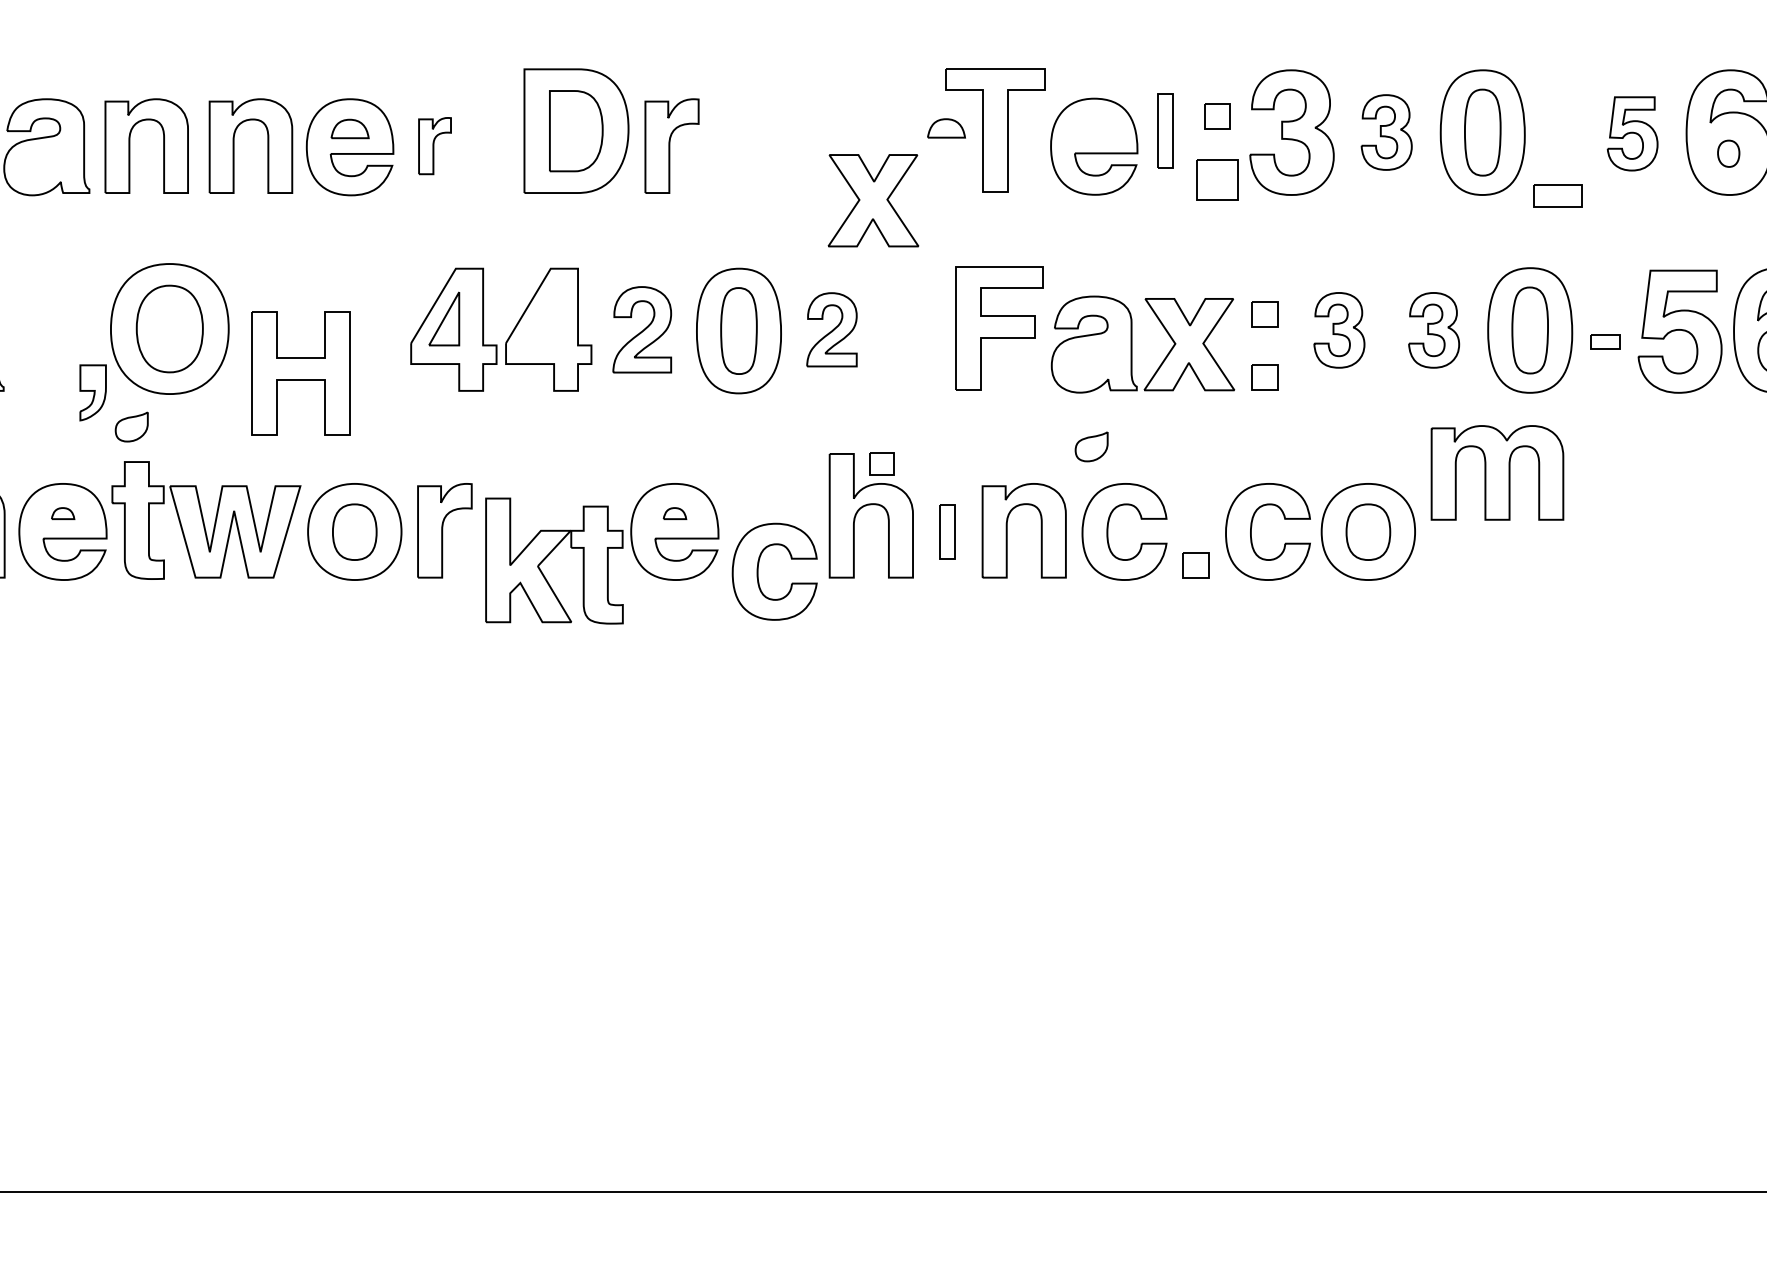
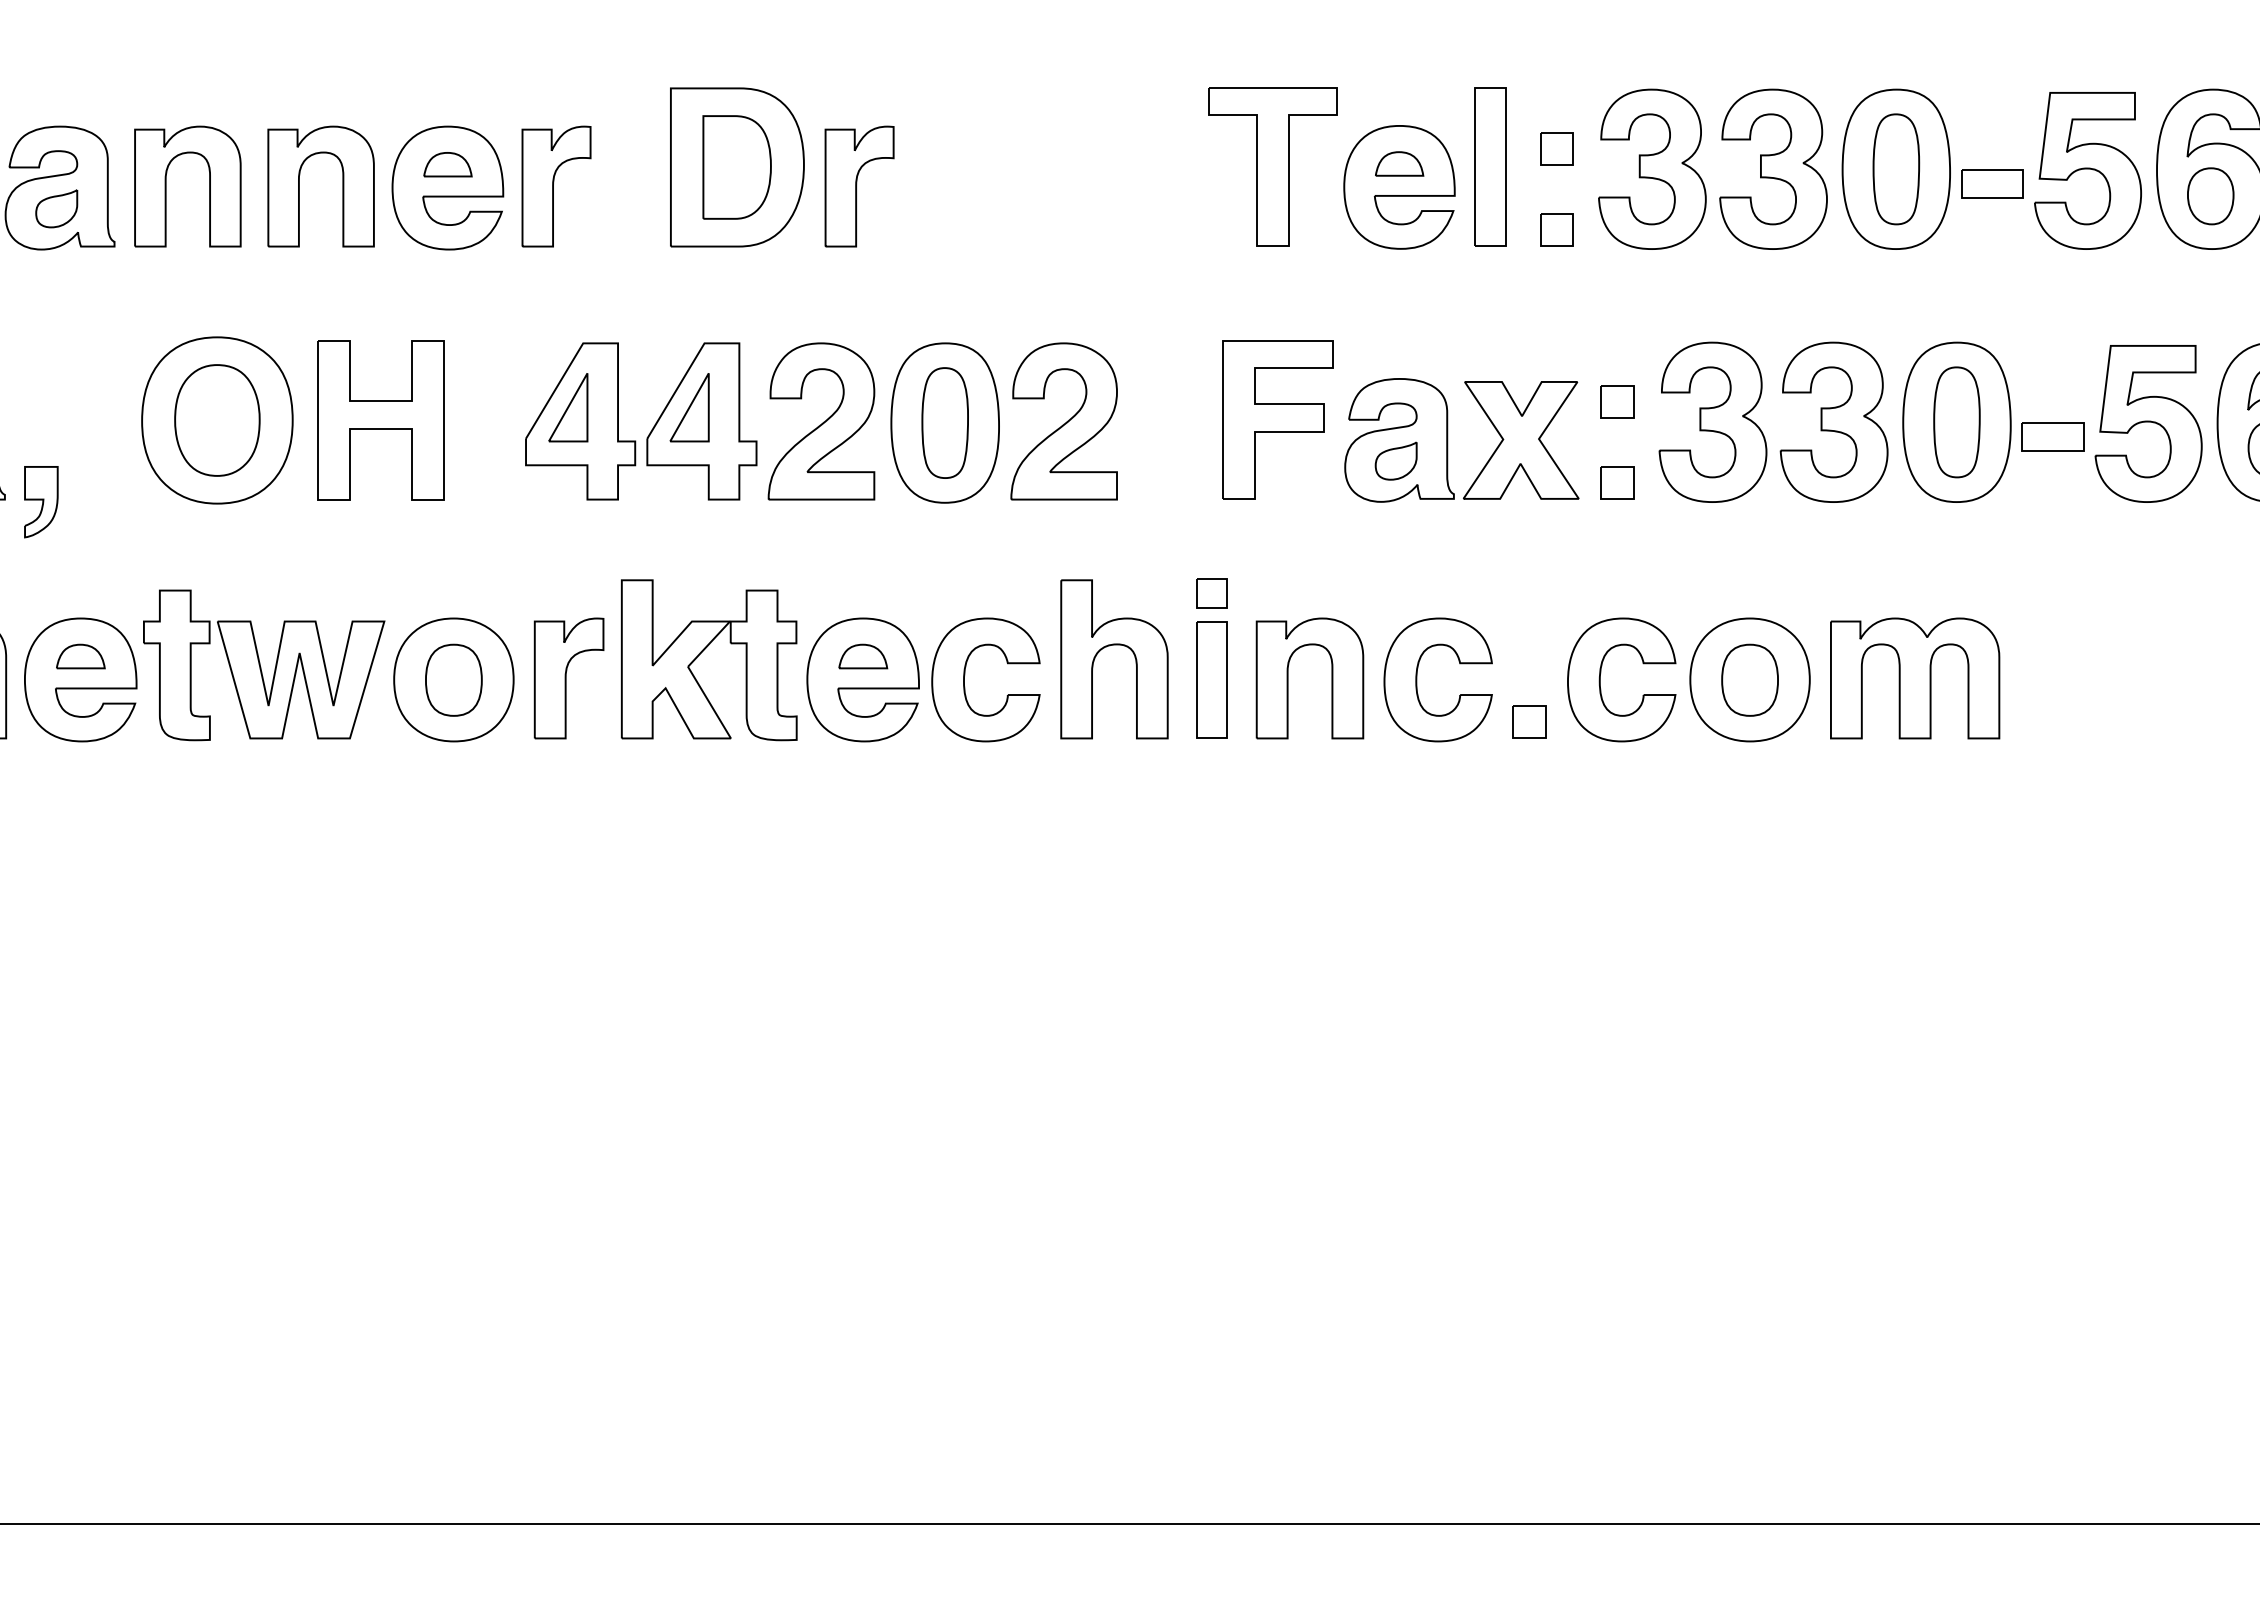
part: (946, 128) -> (1399, 163), moved
part: (1165, 130) -> (1490, 166), size x1.67
part: (1386, 131) -> (1773, 168), size x1.67
part: (1632, 133) -> (2087, 170), size x1.67
part: (435, 146) -> (556, 186), size x1.67
part: (1728, 153) -> (2210, 196), size x1.67
part: (1217, 179) -> (1556, 229), size x0.62
part: (1557, 195) -> (1992, 183), moved
part: (873, 200) -> (1117, 256), removed
part: (539, 318) -> (689, 407), added
part: (642, 329) -> (821, 421), size x1.43
part: (831, 329) -> (1063, 421), size x1.67
part: (1339, 329) -> (1712, 421), size x1.67
part: (1433, 329) -> (1833, 421), size x1.67
part: (1604, 341) -> (2052, 436), size x1.67
part: (300, 373) -> (380, 420), moved
part: (93, 393) -> (41, 502), moved
part: (131, 426) -> (56, 208), moved
part: (1091, 446) -> (1395, 460), moved
part: (881, 464) -> (1211, 593), moved
part: (1497, 472) -> (1915, 678), moved
part: (62, 513) -> (80, 656), size x1.67
part: (675, 513) -> (863, 656), size x1.67
part: (947, 531) -> (1211, 679), size x1.67
part: (549, 555) -> (702, 652), moved
part: (758, 568) -> (965, 675), moved

